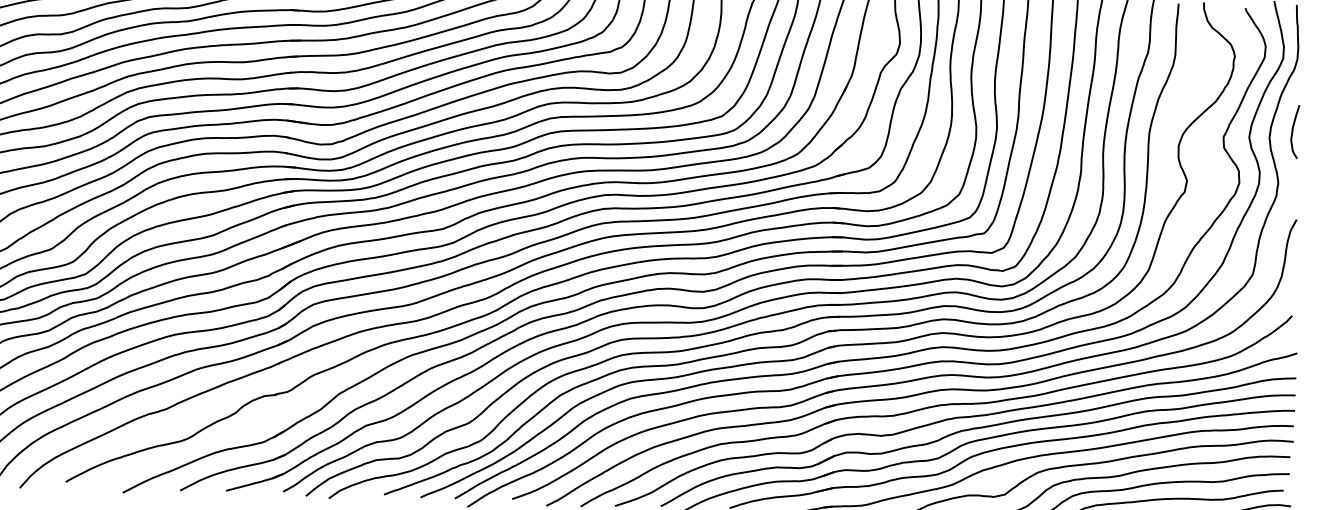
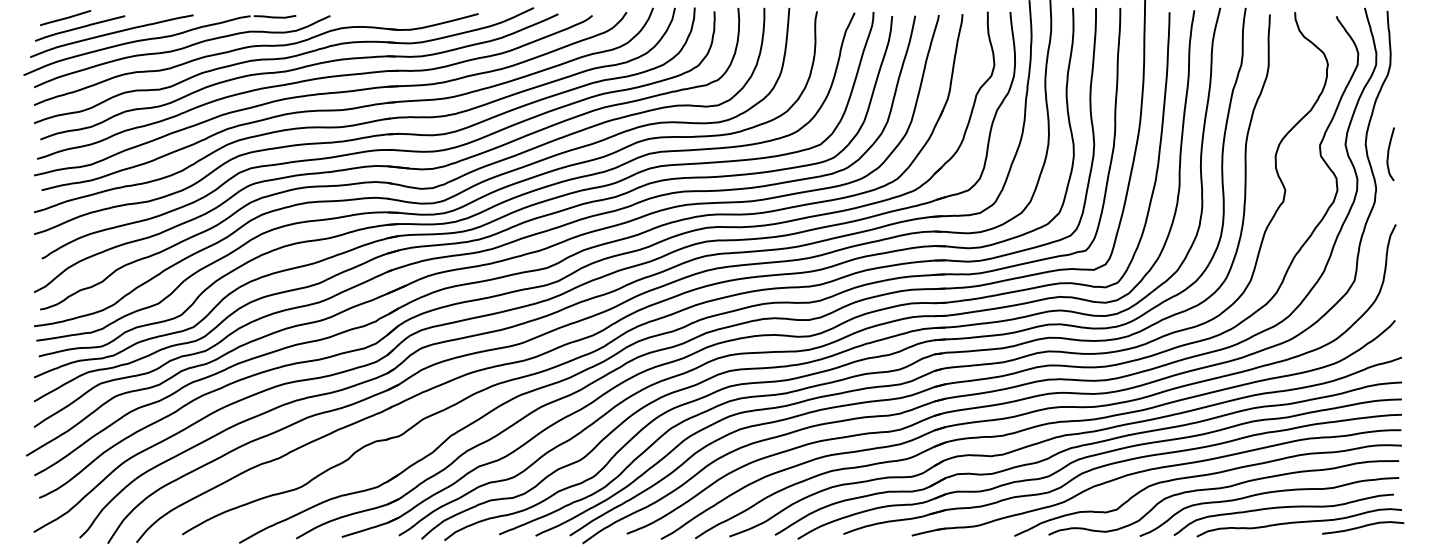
curve: (1293, 131) -> (1389, 153), moved

